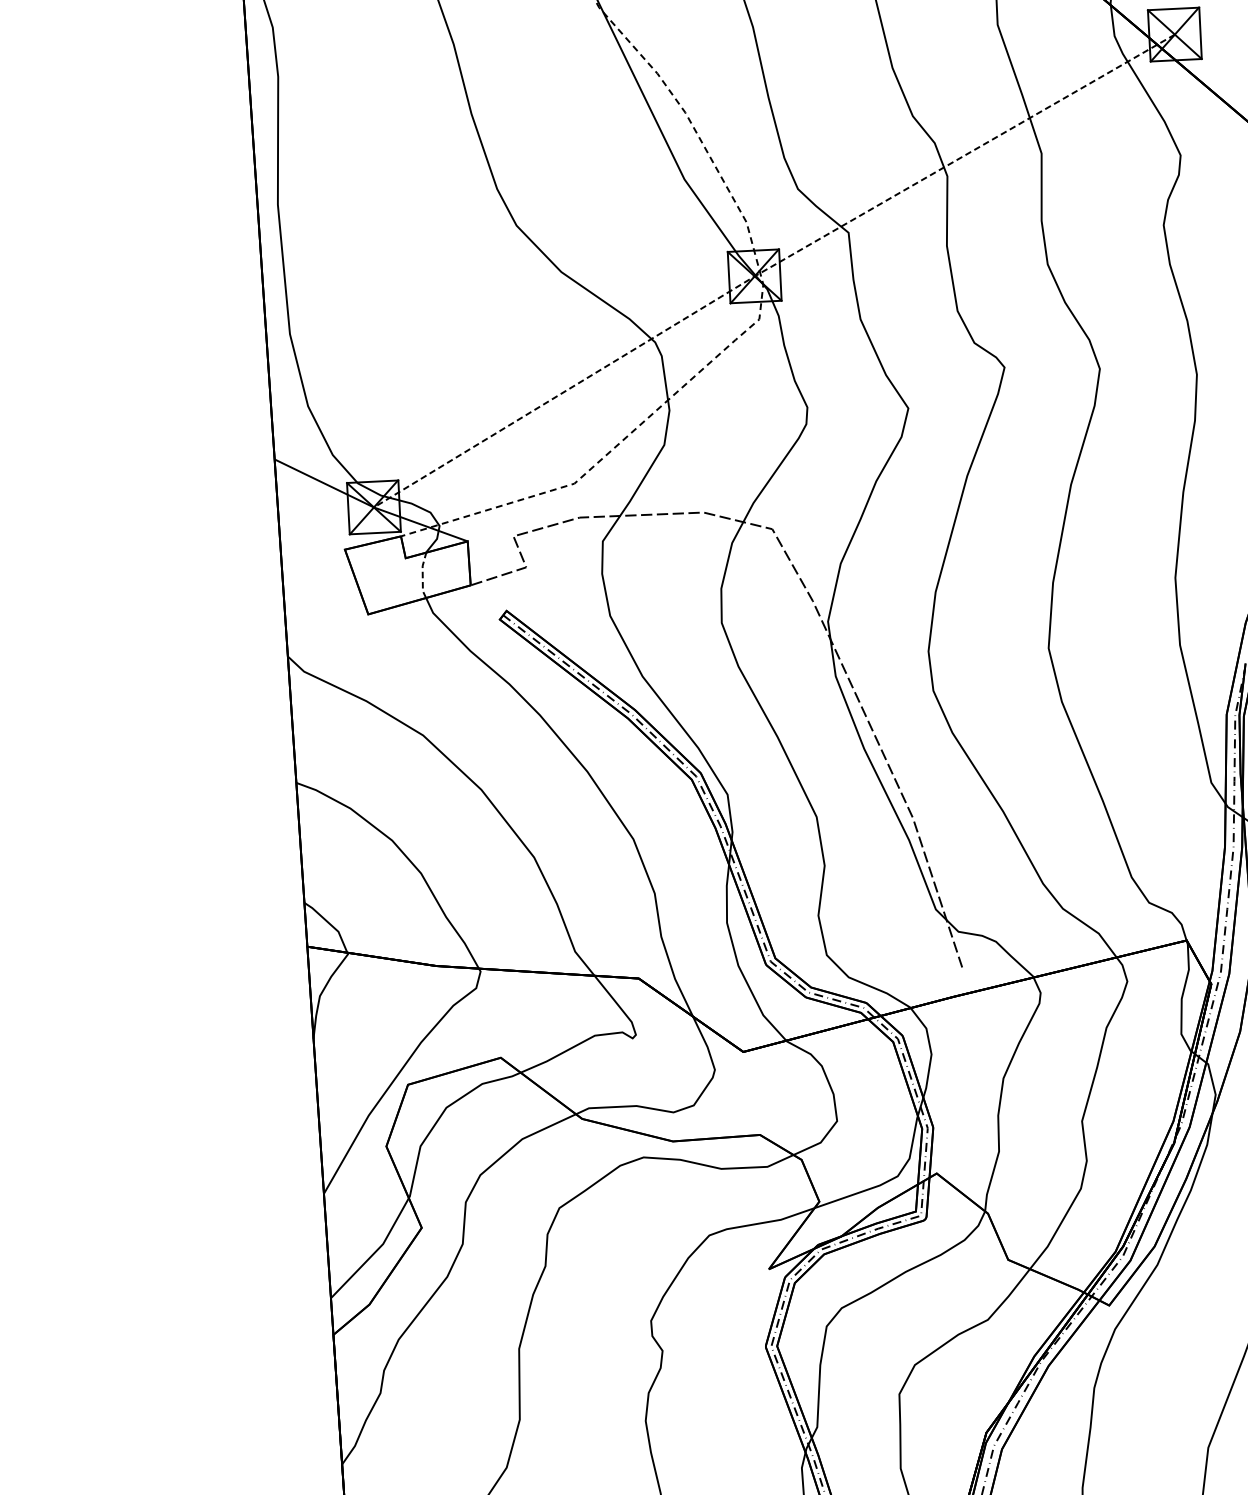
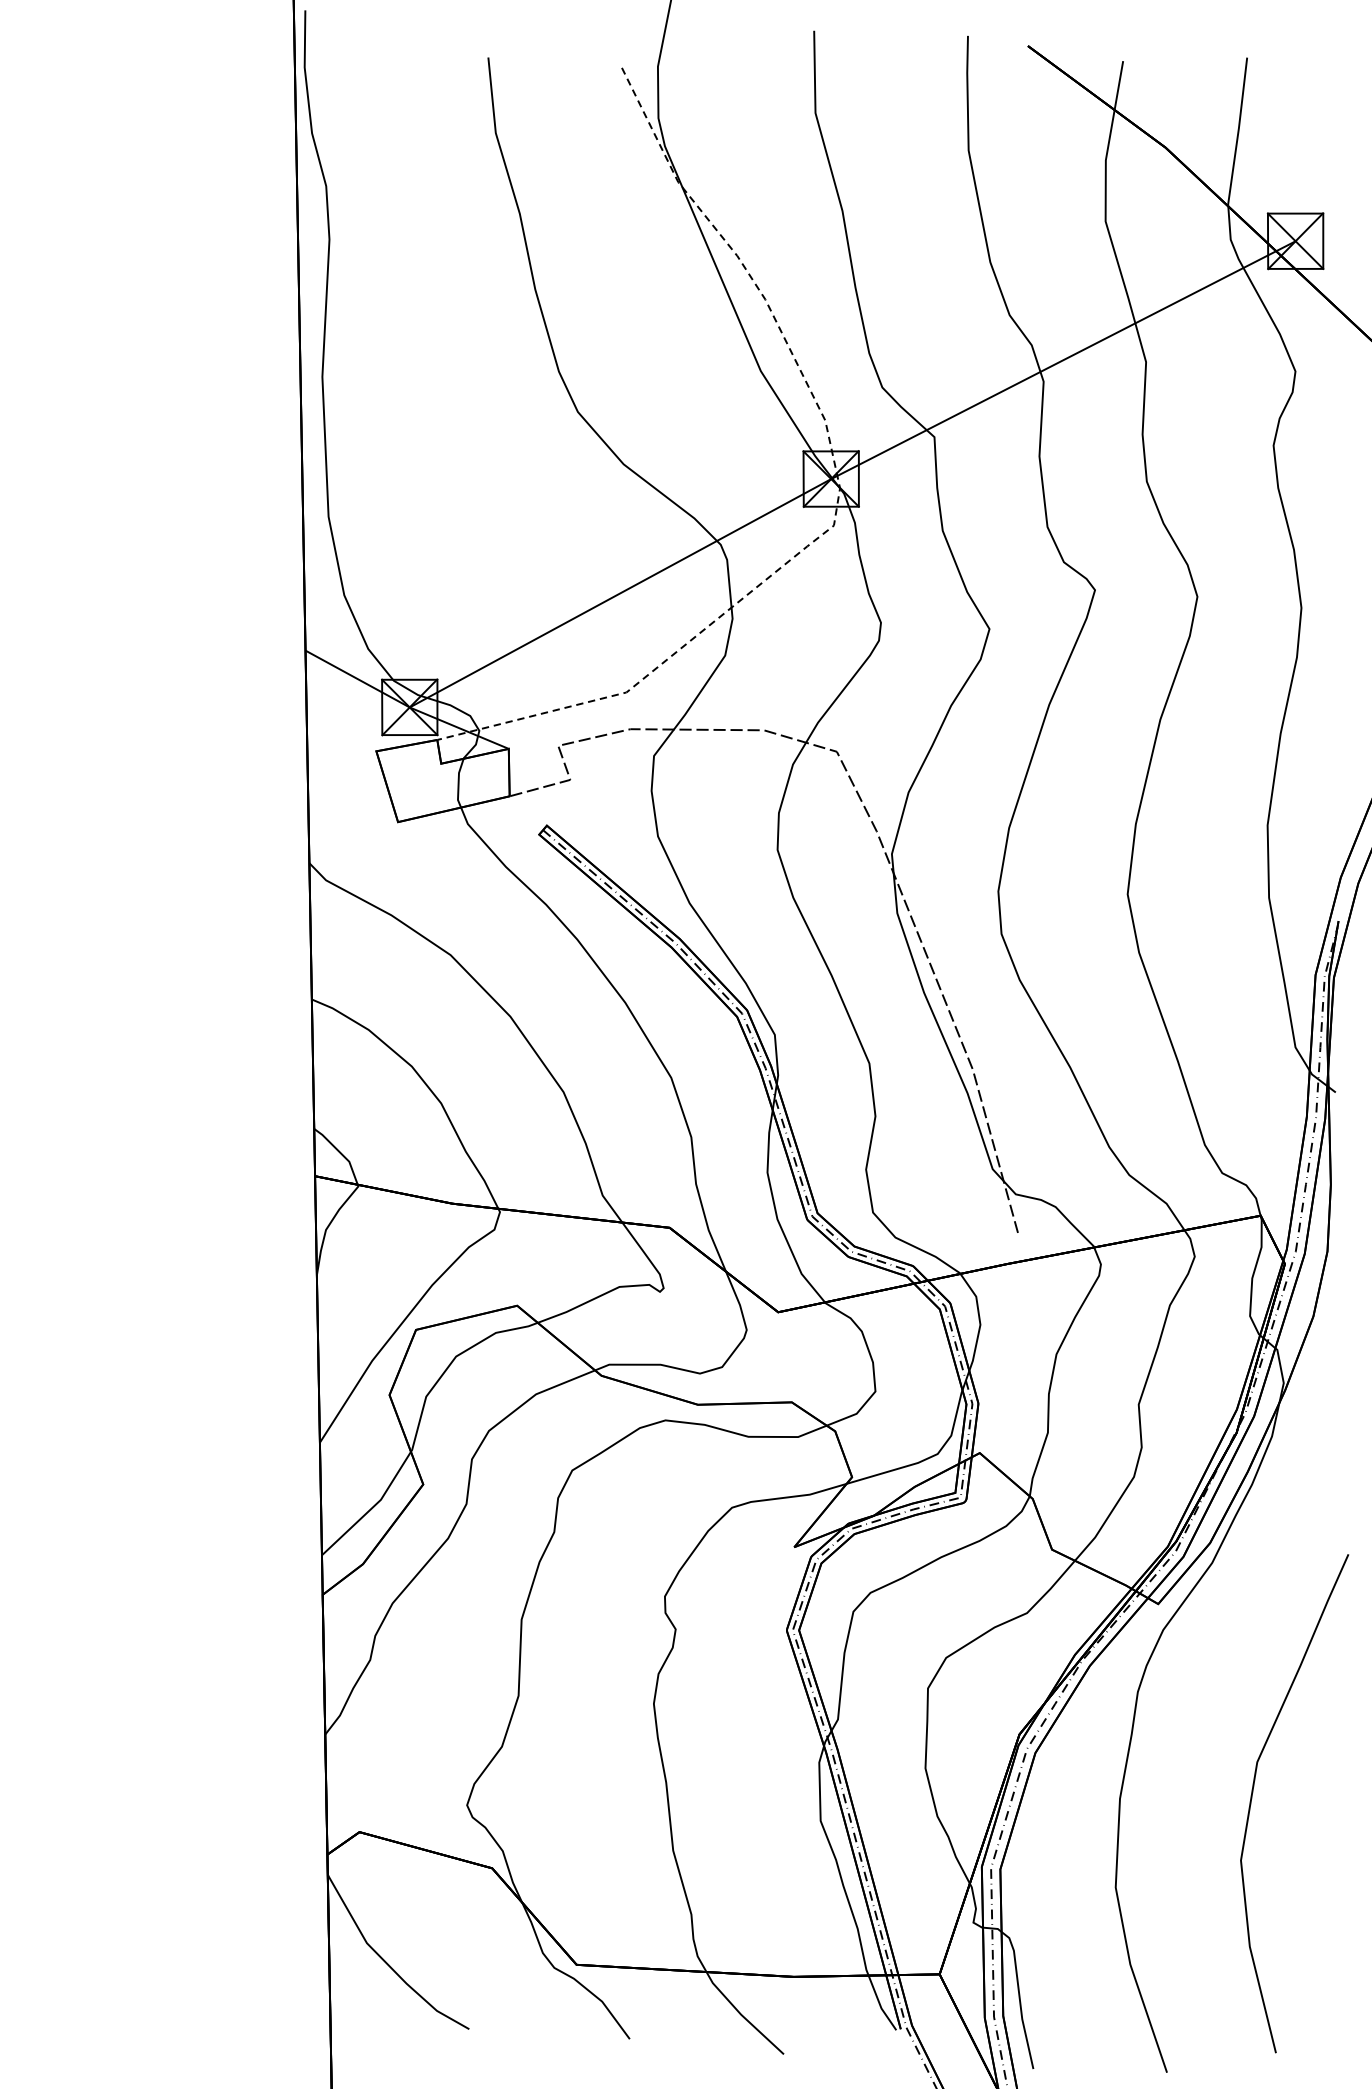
line: (771, 266) -> (849, 469), dashed -> solid
line: (422, 575) -> (458, 783), dashed -> solid

